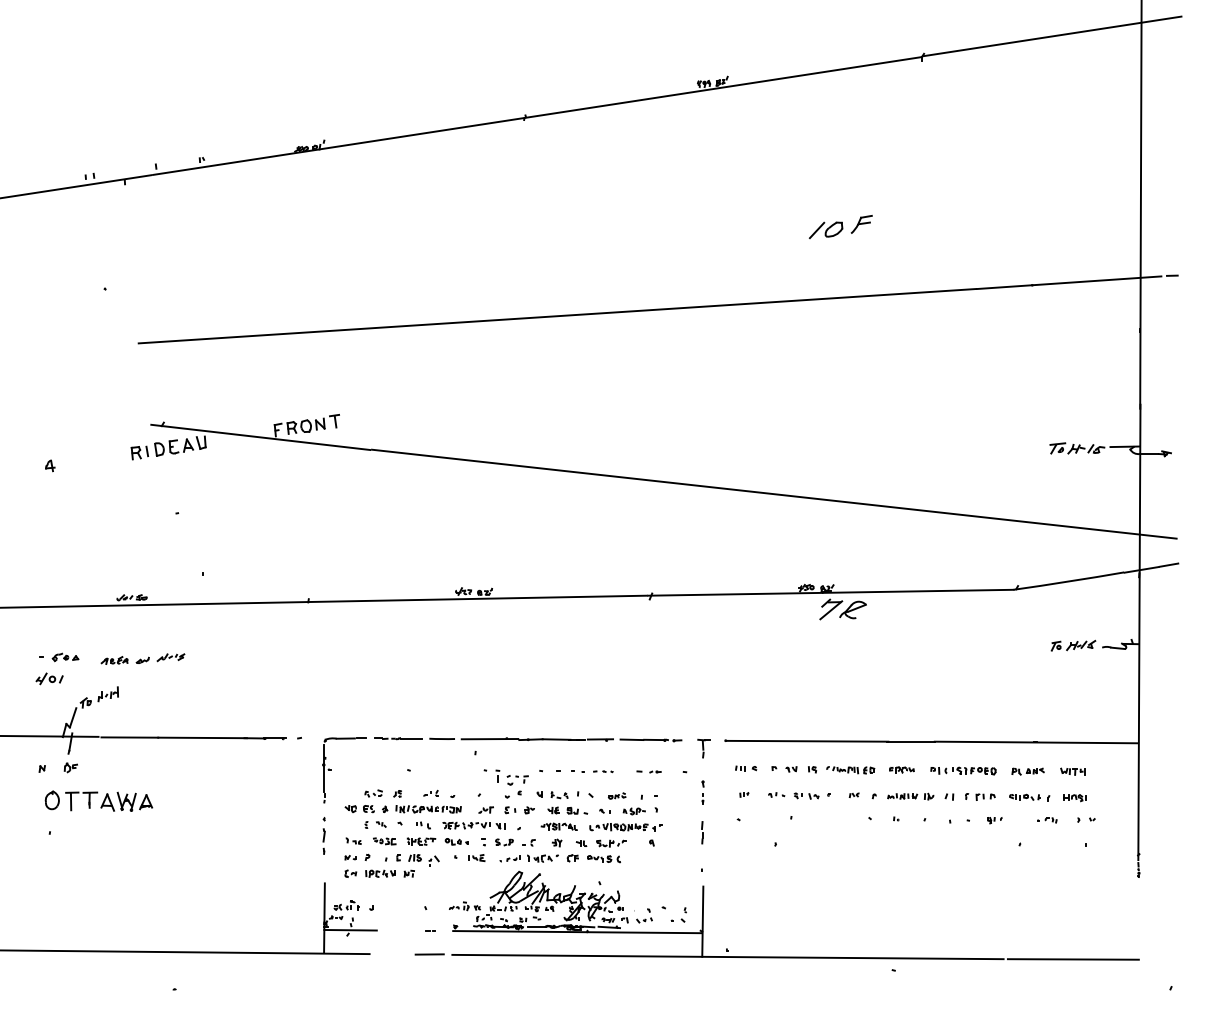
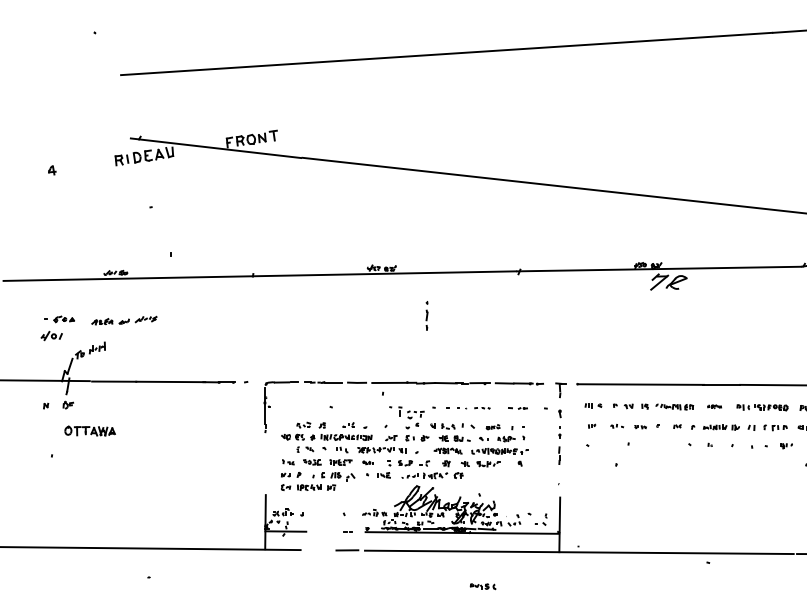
part: (901, 769) -> (714, 406), size x0.7
part: (702, 792) -> (559, 424), size x1.6
part: (806, 795) -> (640, 426), size x0.6
part: (98, 800) -> (89, 430), size x0.6
part: (323, 835) -> (426, 315), moved
part: (456, 841) -> (368, 462), size x0.6
part: (603, 859) -> (482, 586), moved

